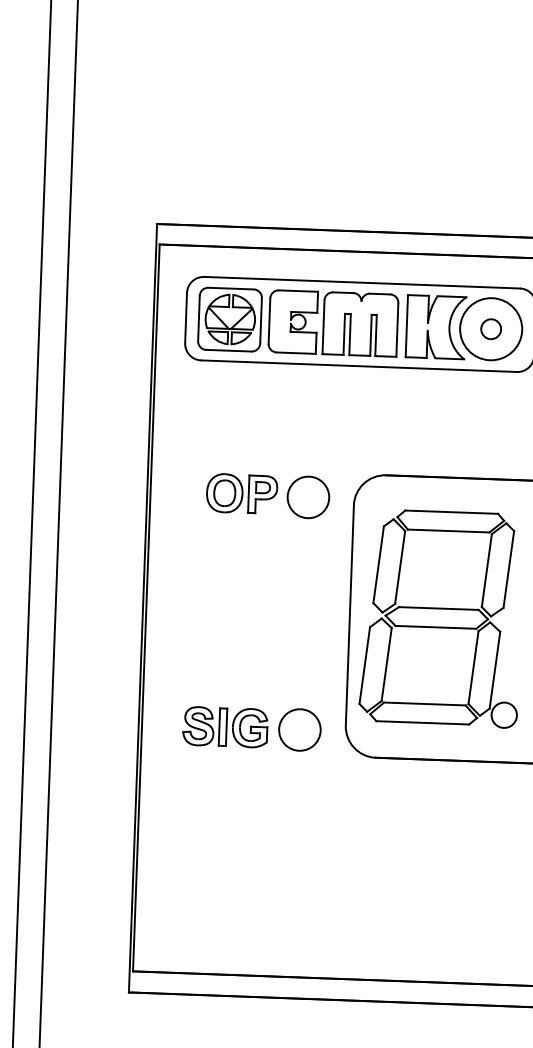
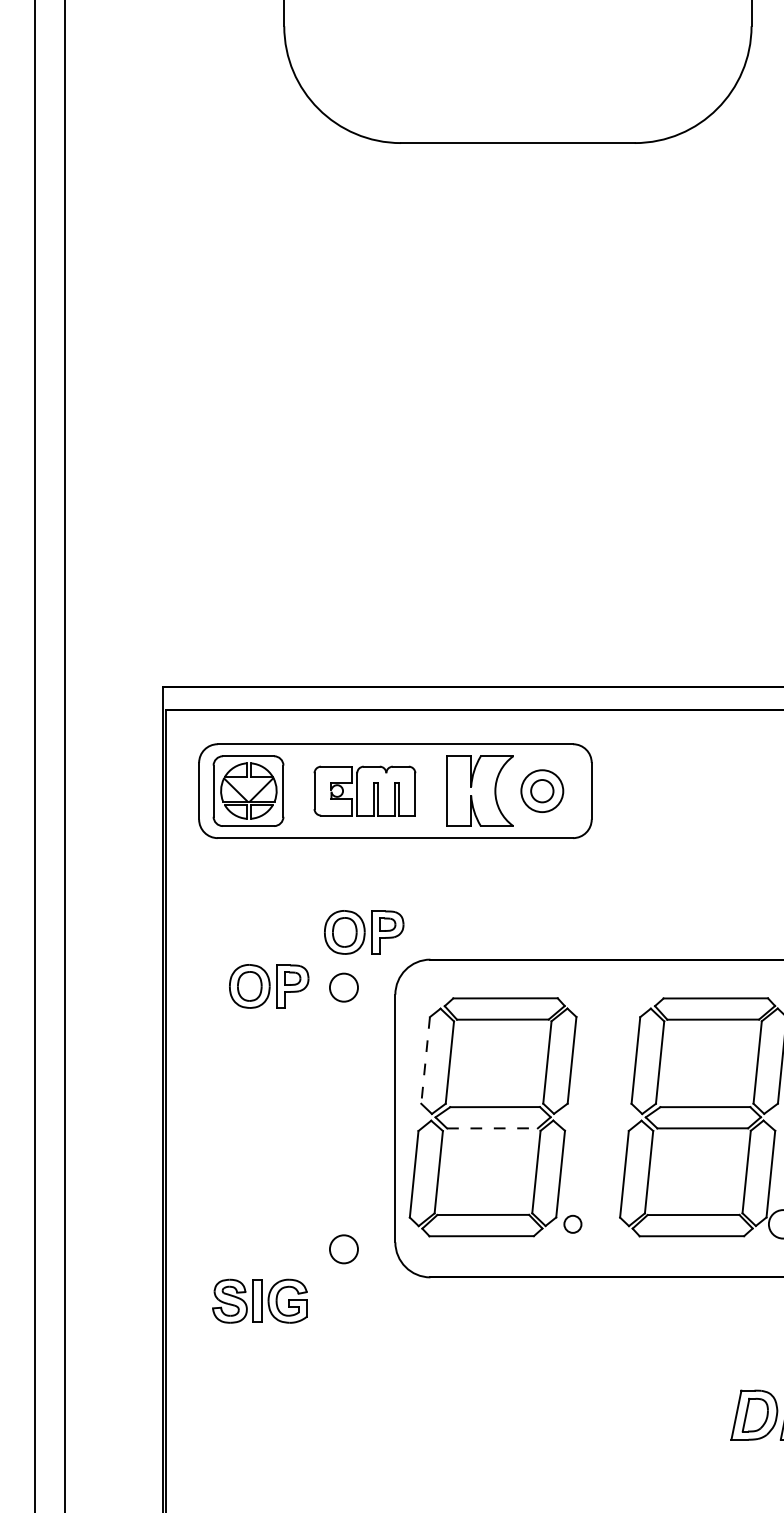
part: (333, 322) -> (364, 790), size x0.7
circle: (491, 329) -> (542, 791), size x0.6
part: (328, 449) -> (364, 932), added
circle: (308, 497) -> (343, 987), size x0.6
line: (378, 564) -> (425, 1060), solid -> dashed
line: (436, 627) -> (493, 1128), solid -> dashed
circle: (503, 715) -> (572, 1224), size x0.6
part: (224, 726) -> (259, 1300), moved
circle: (299, 729) -> (343, 1248), size x0.6

